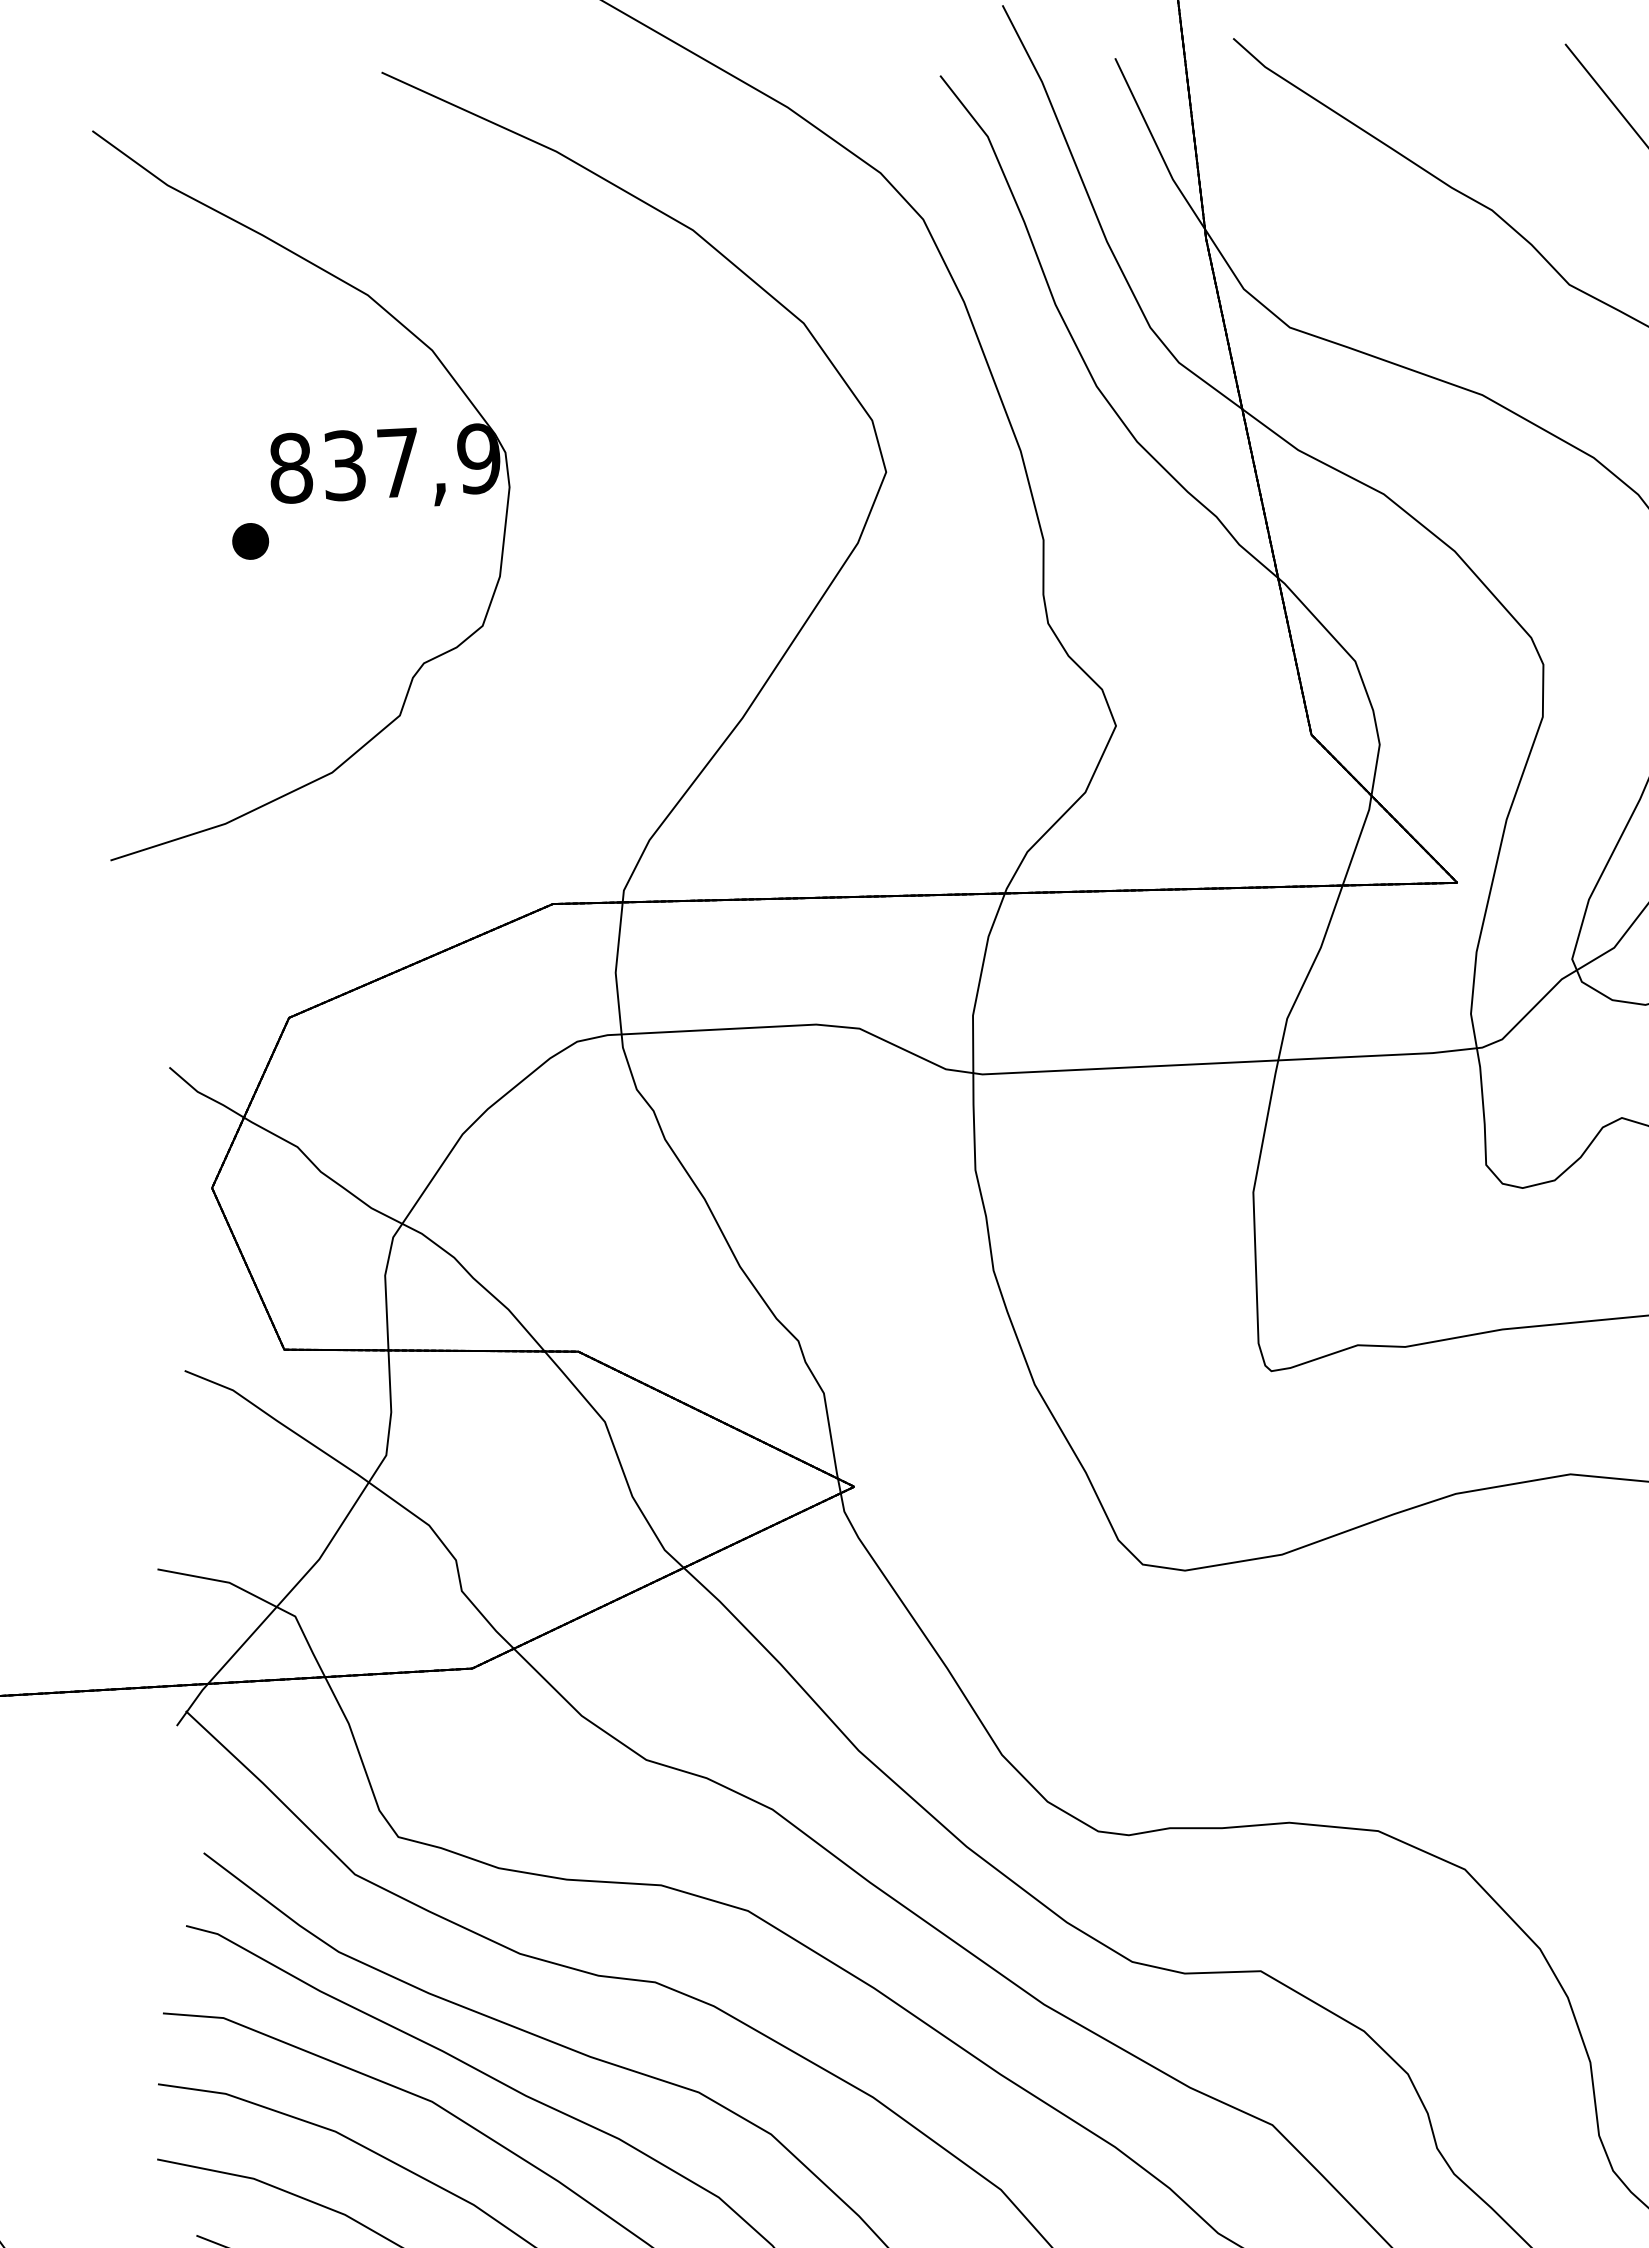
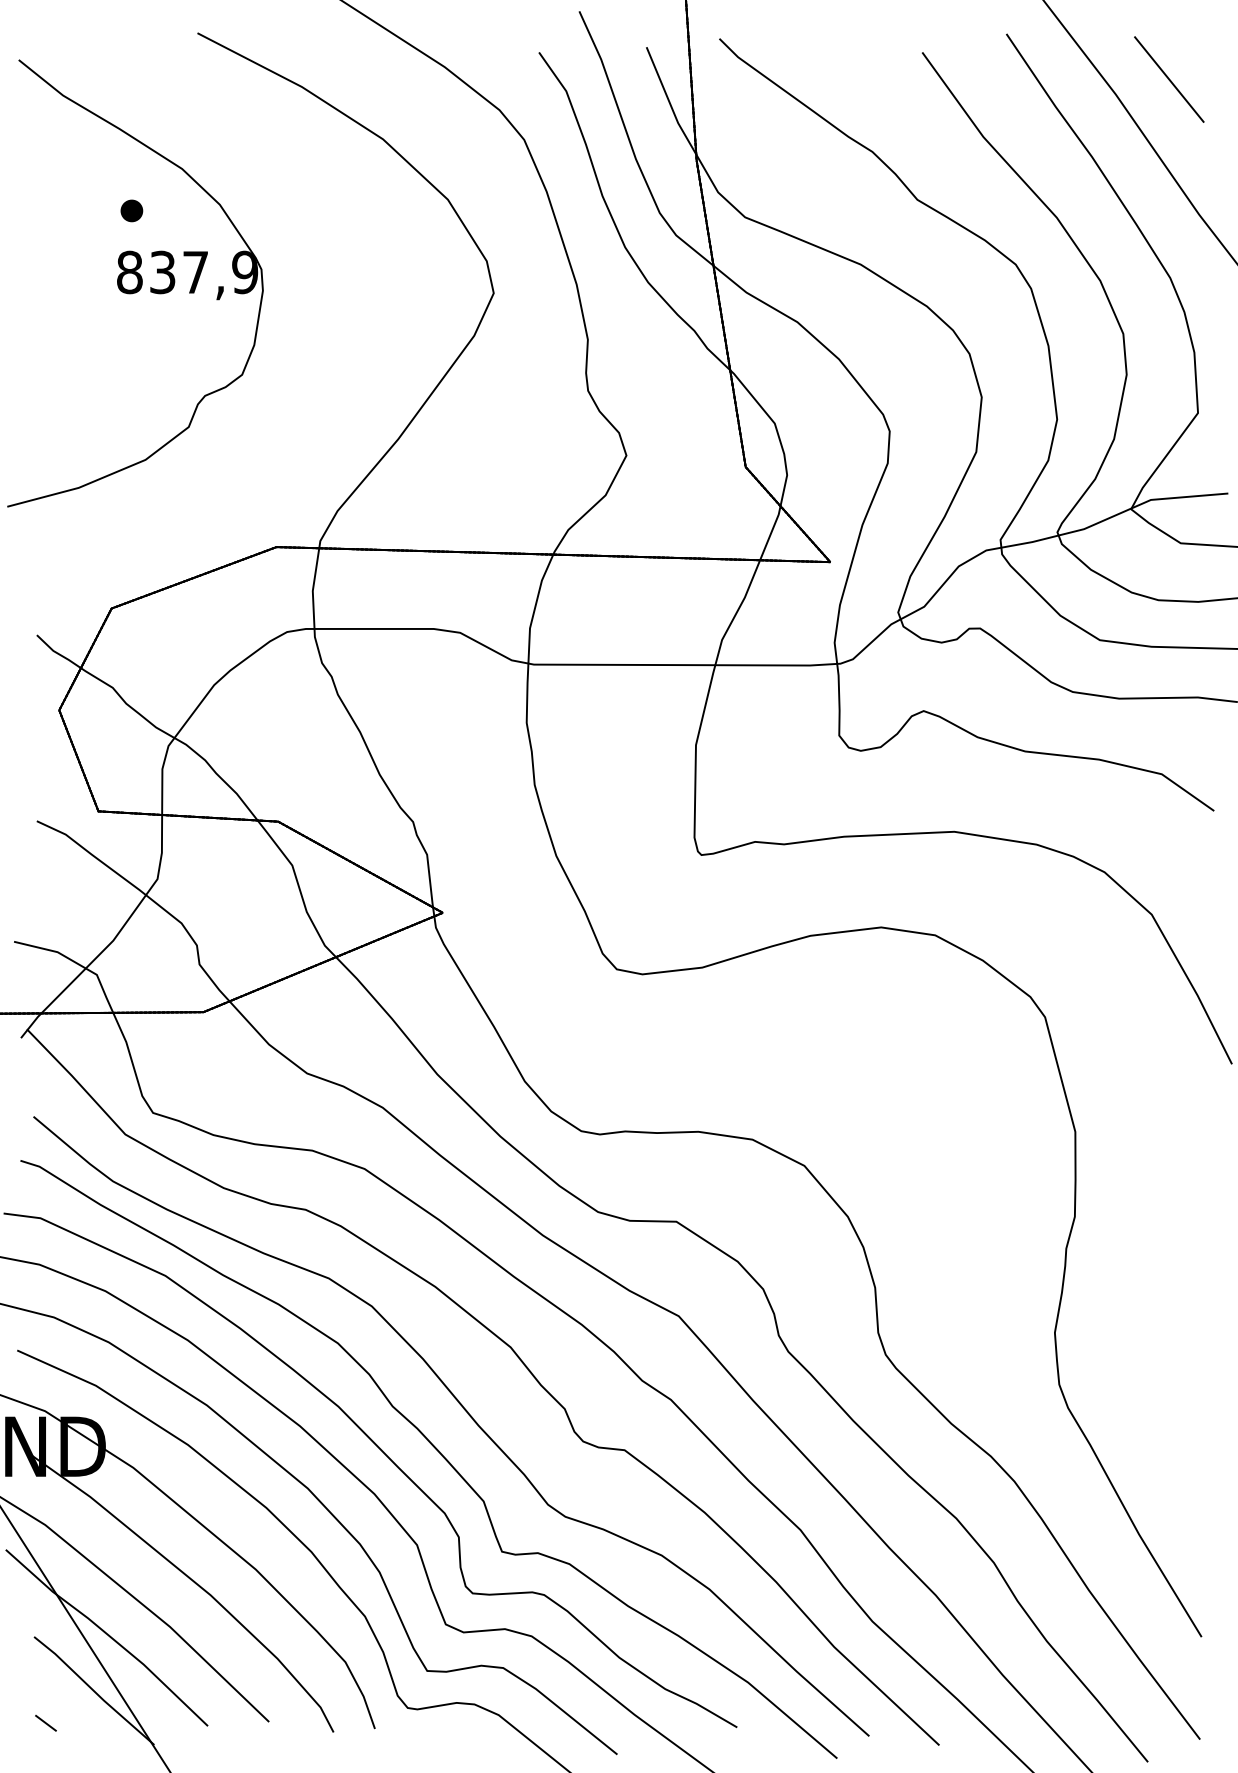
part: (249, 540) -> (131, 210), moved

